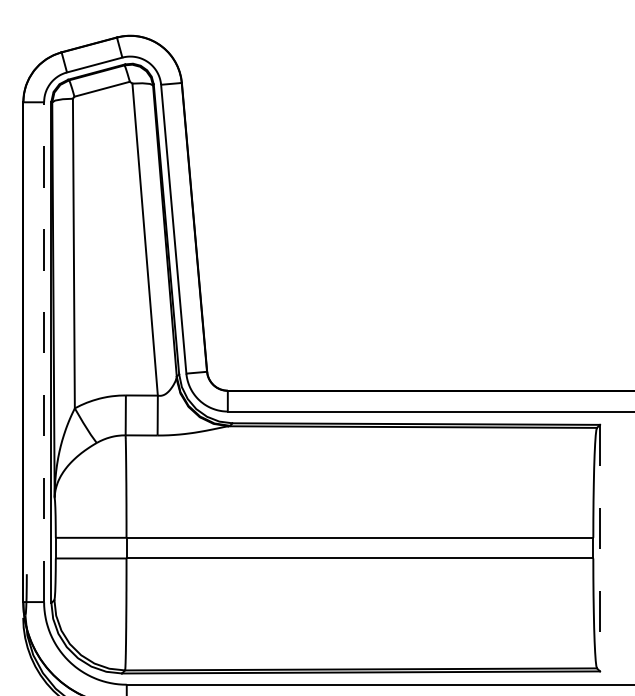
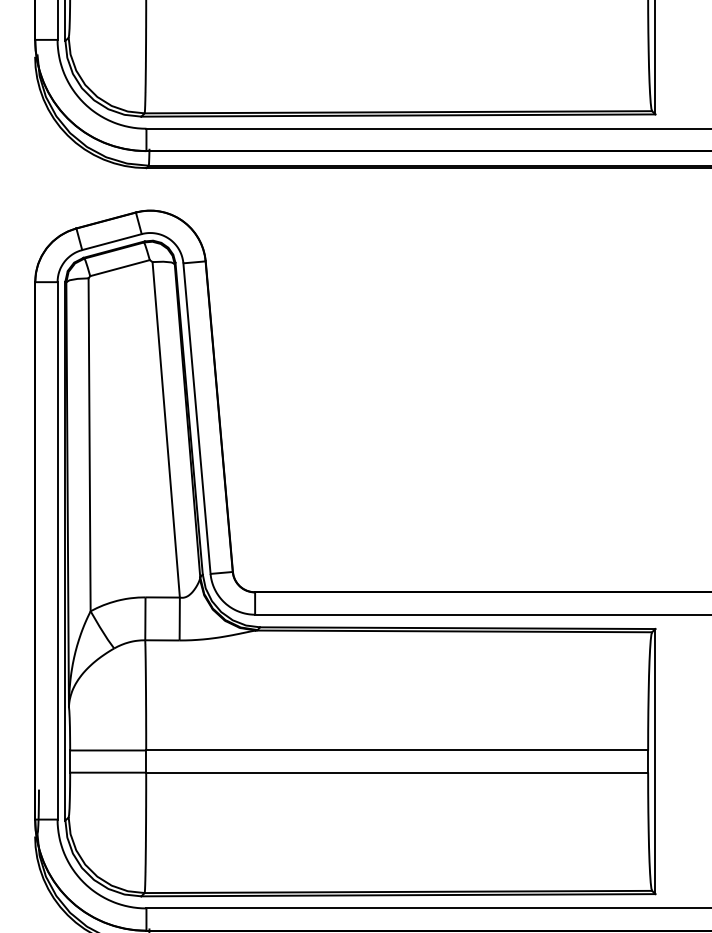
line: (44, 351) -> (57, 550), dashed -> solid
line: (600, 548) -> (655, 761), dashed -> solid

